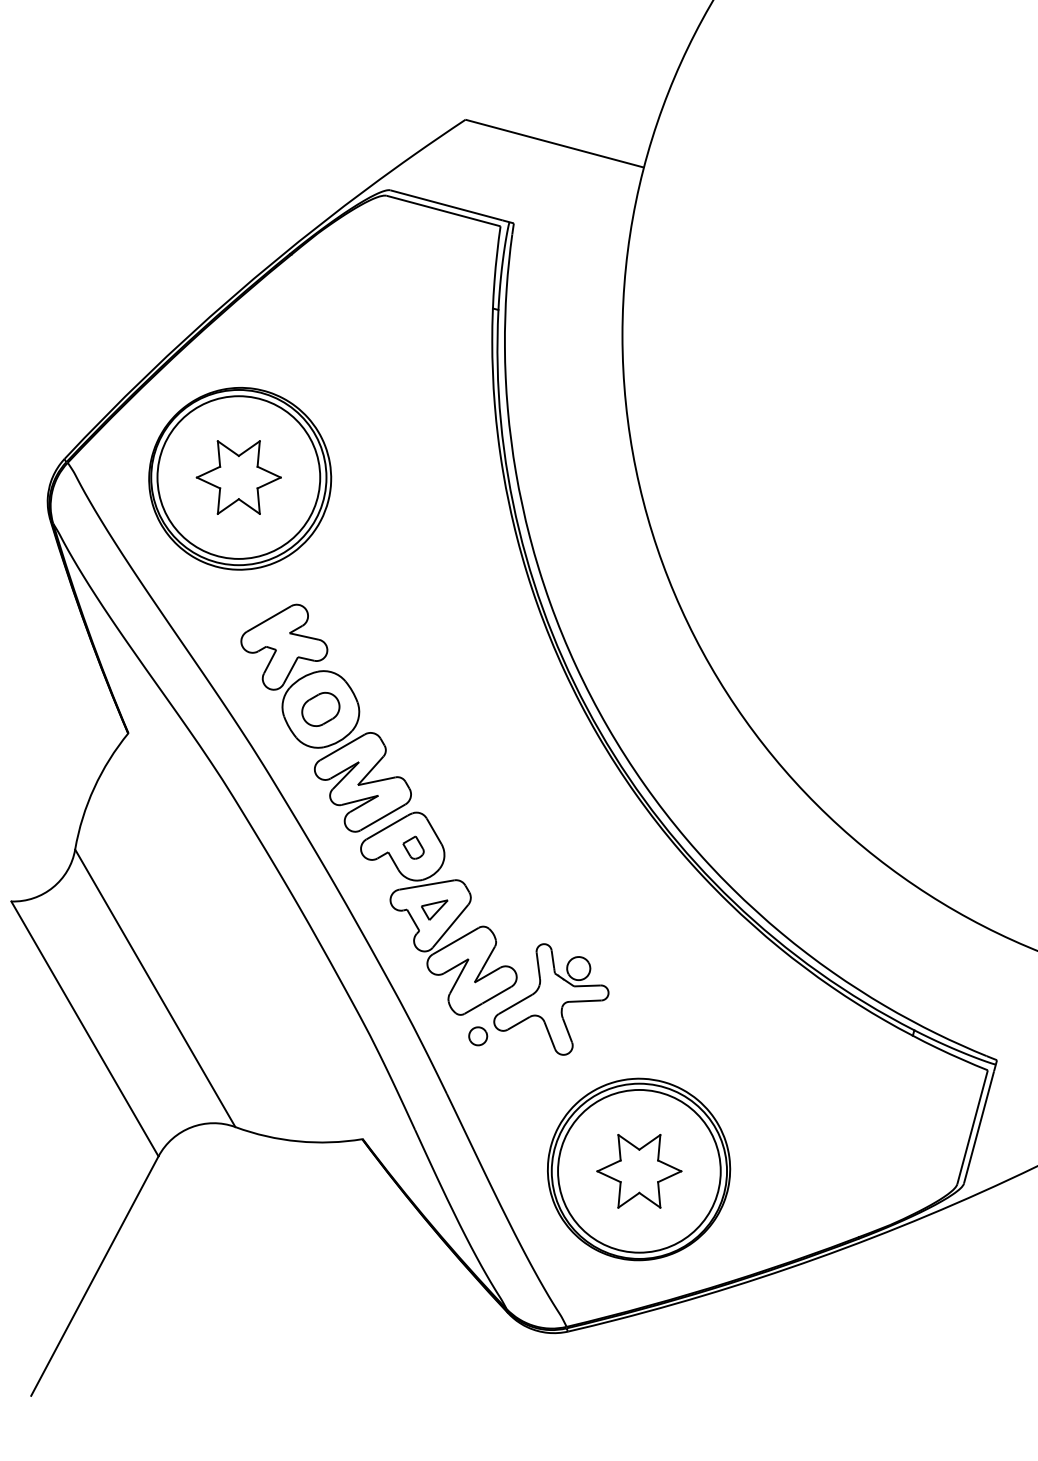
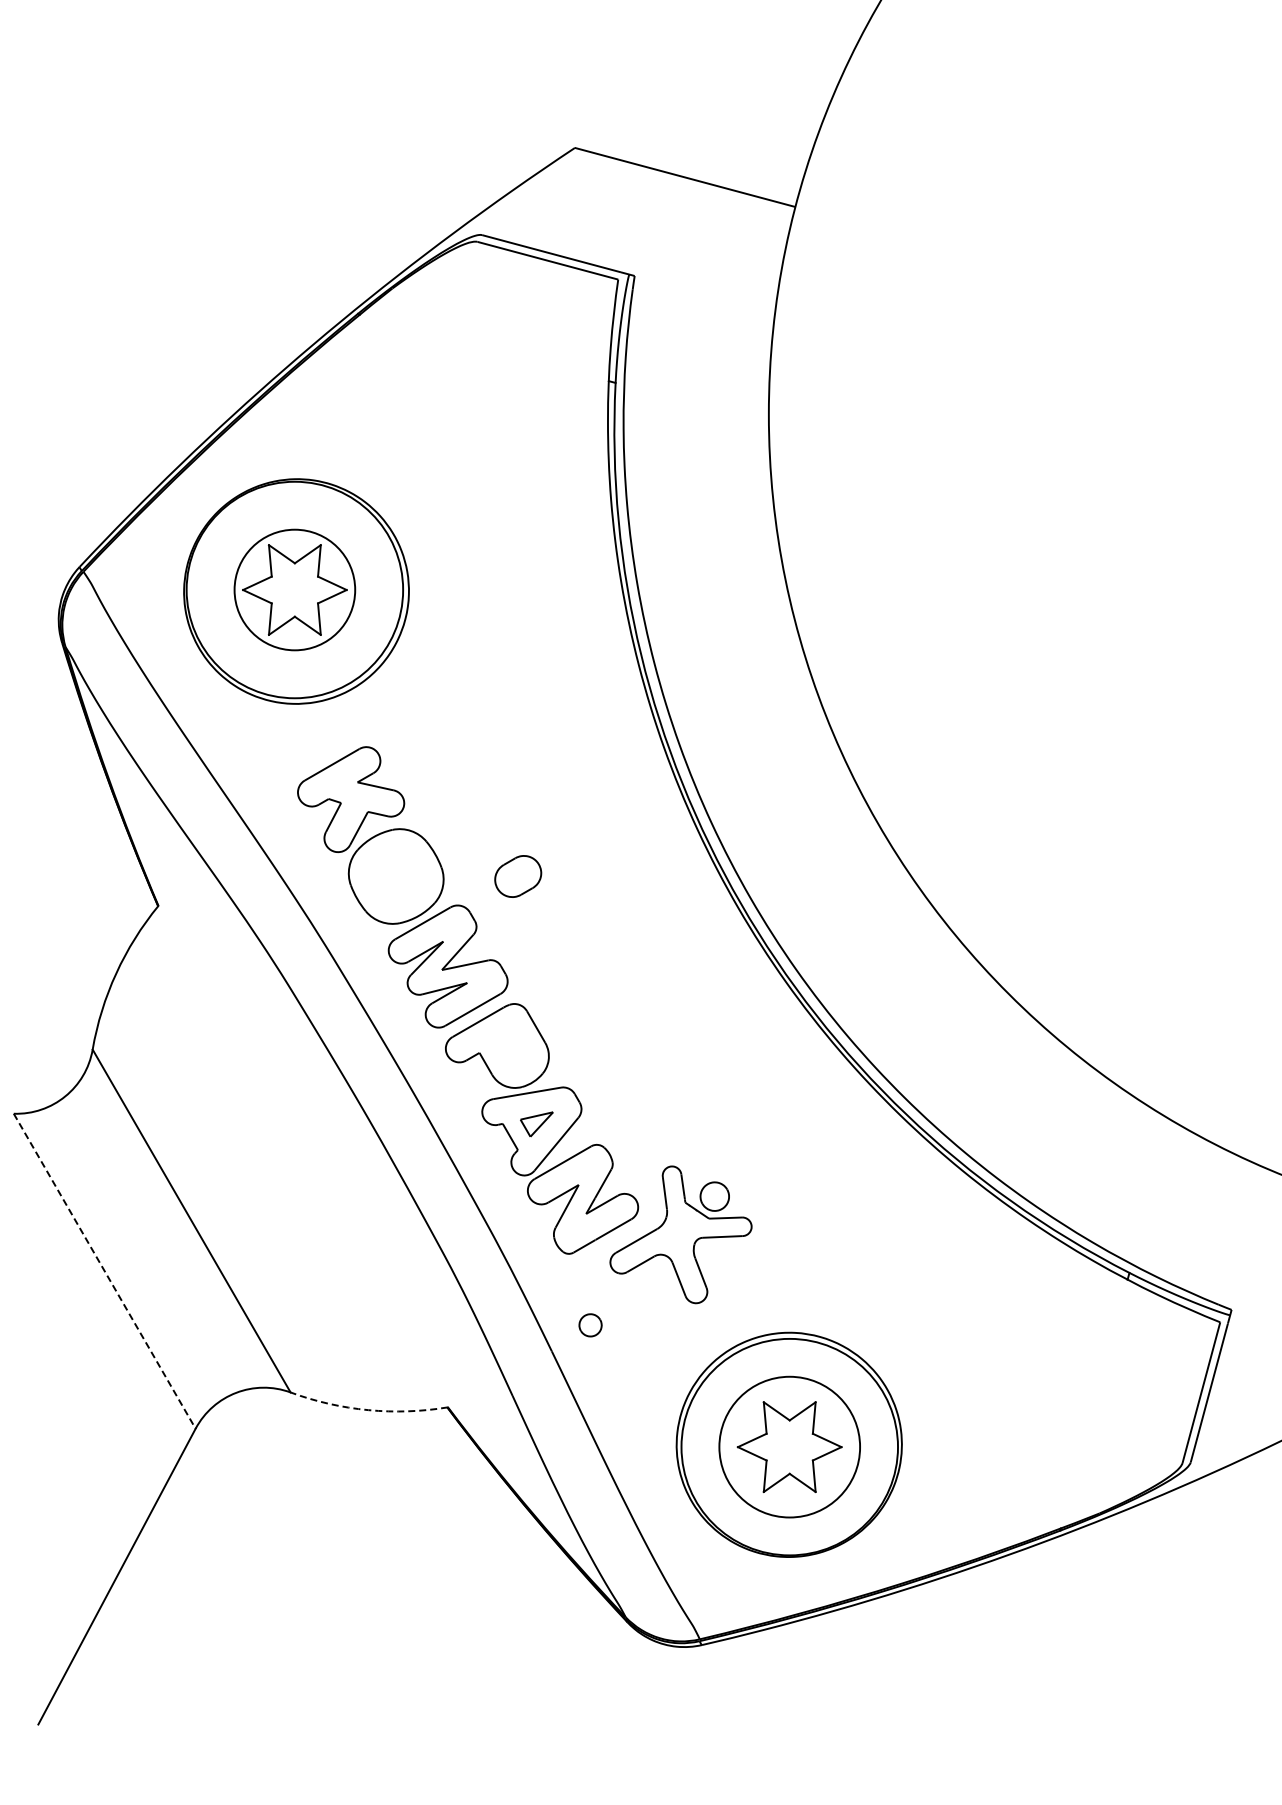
circle: (238, 477) -> (294, 589), size x0.6
part: (321, 709) -> (518, 876), moved
part: (413, 847) -> (510, 1046), removed
line: (84, 1029) -> (104, 1271), solid -> dashed
part: (478, 1036) -> (590, 1325), moved
arc: (298, 1141) -> (368, 1410), solid -> dashed
circle: (639, 1170) -> (789, 1446), size x0.7

